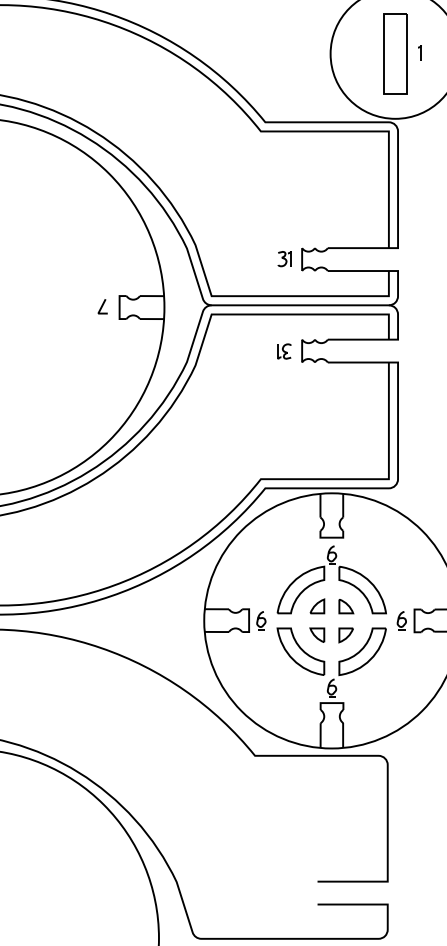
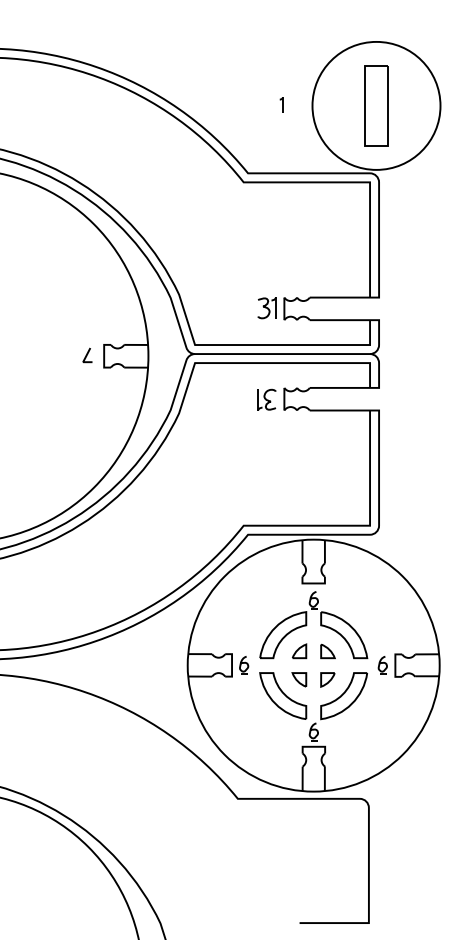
part: (419, 52) -> (281, 104), moved
part: (285, 259) -> (267, 308), size x1.4
part: (285, 351) -> (267, 399), size x1.4

